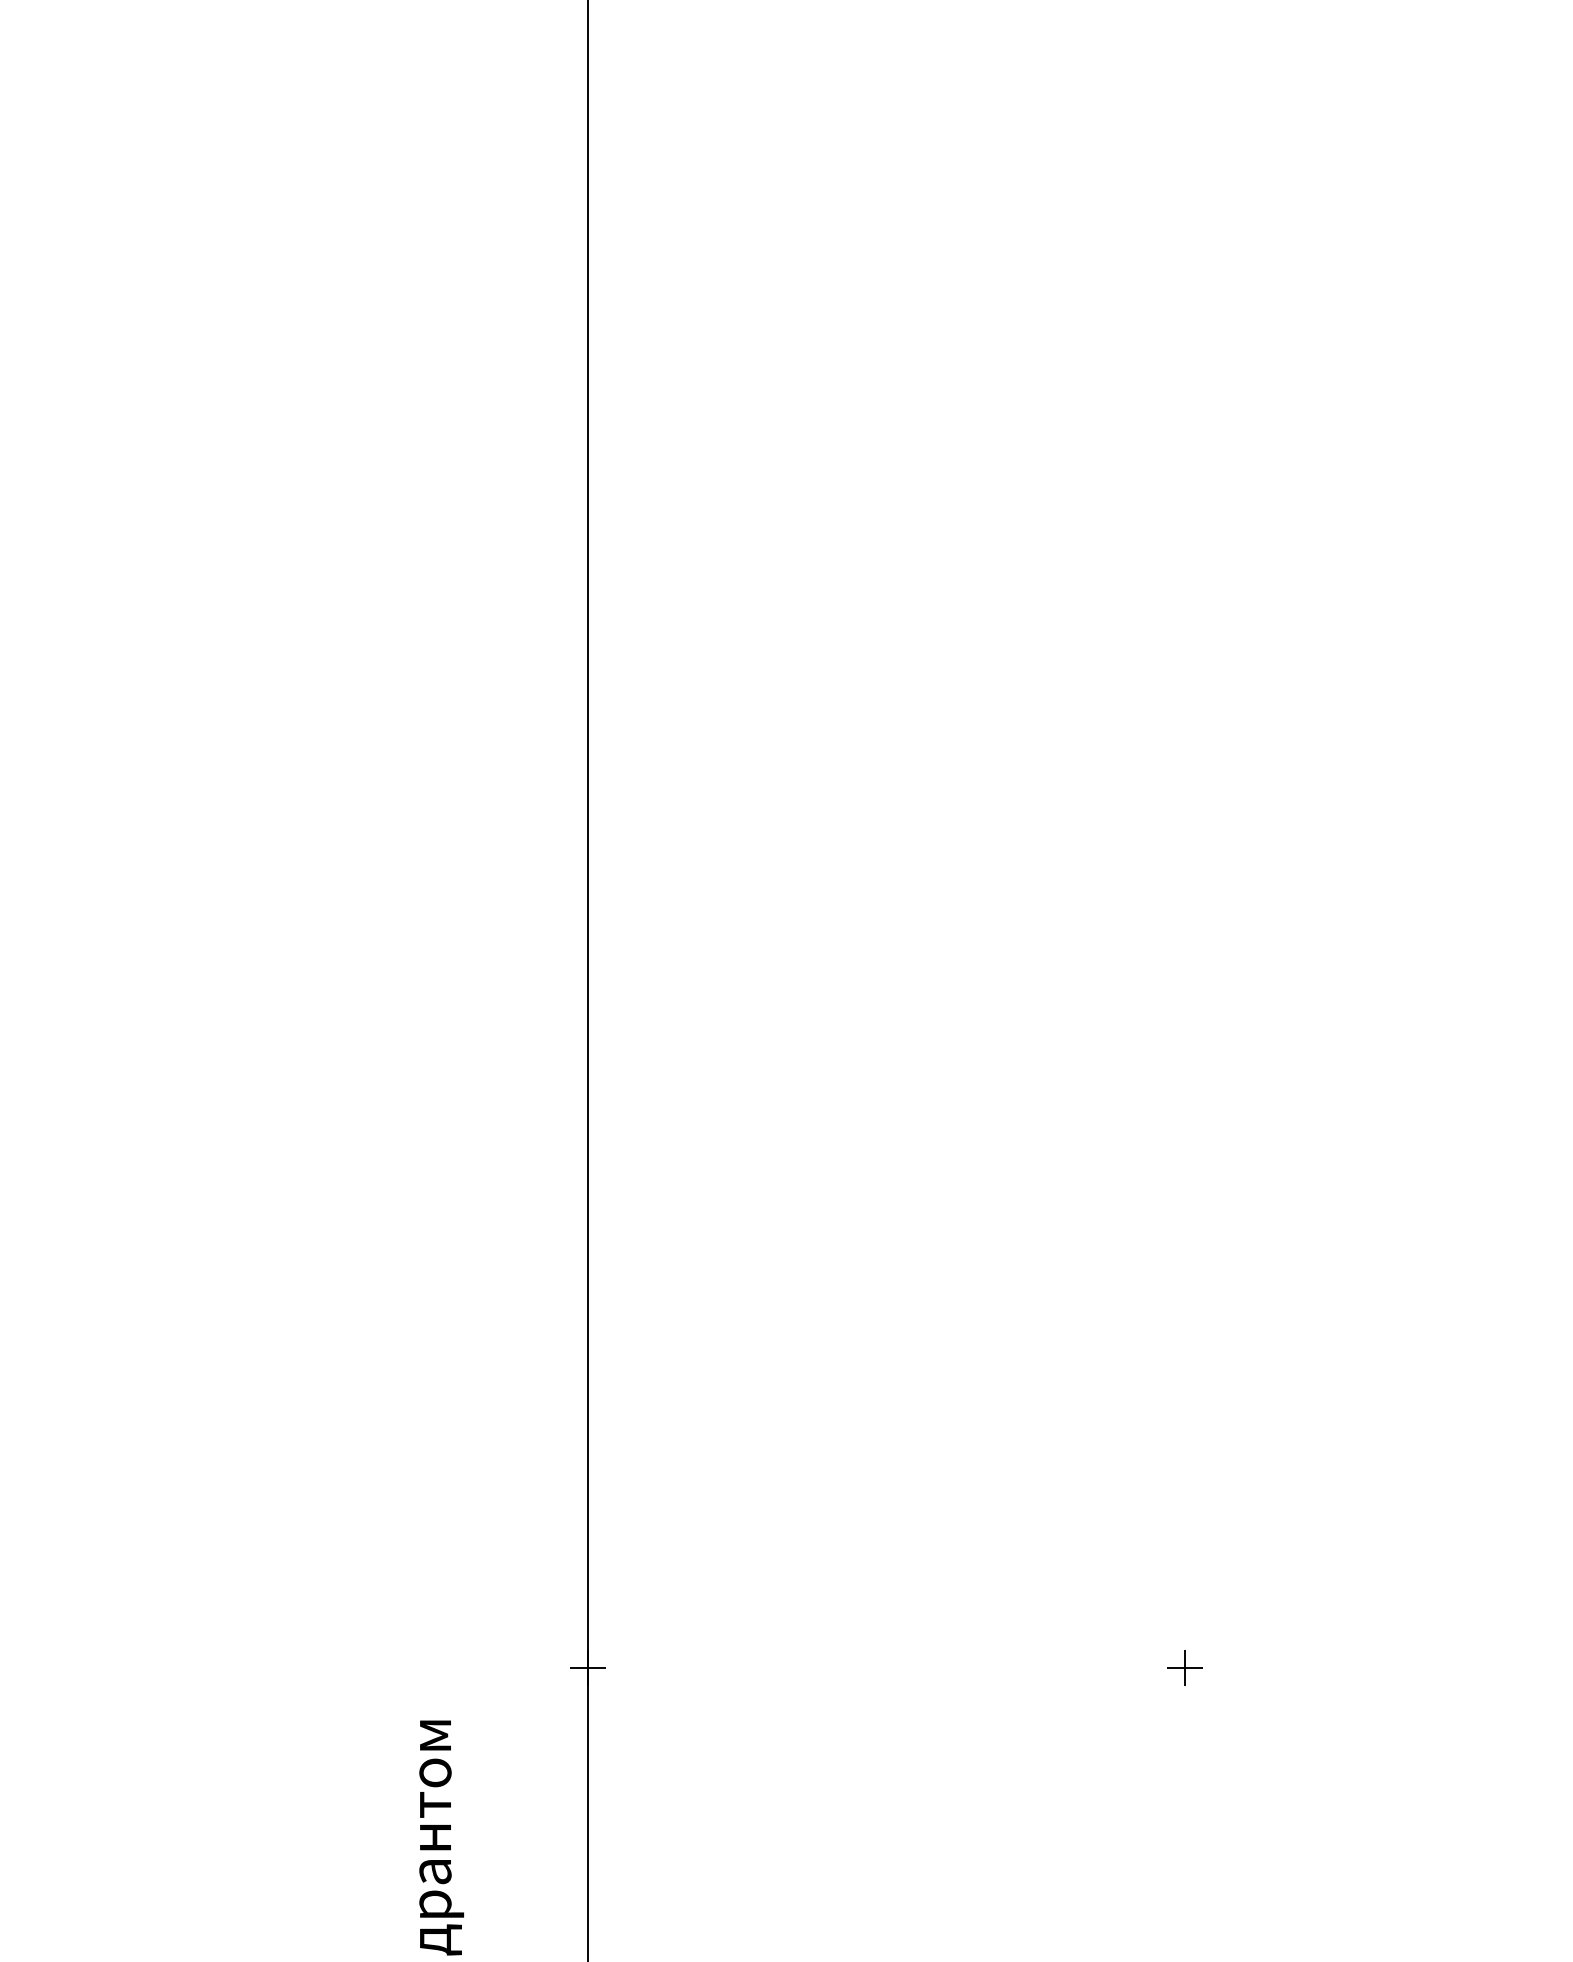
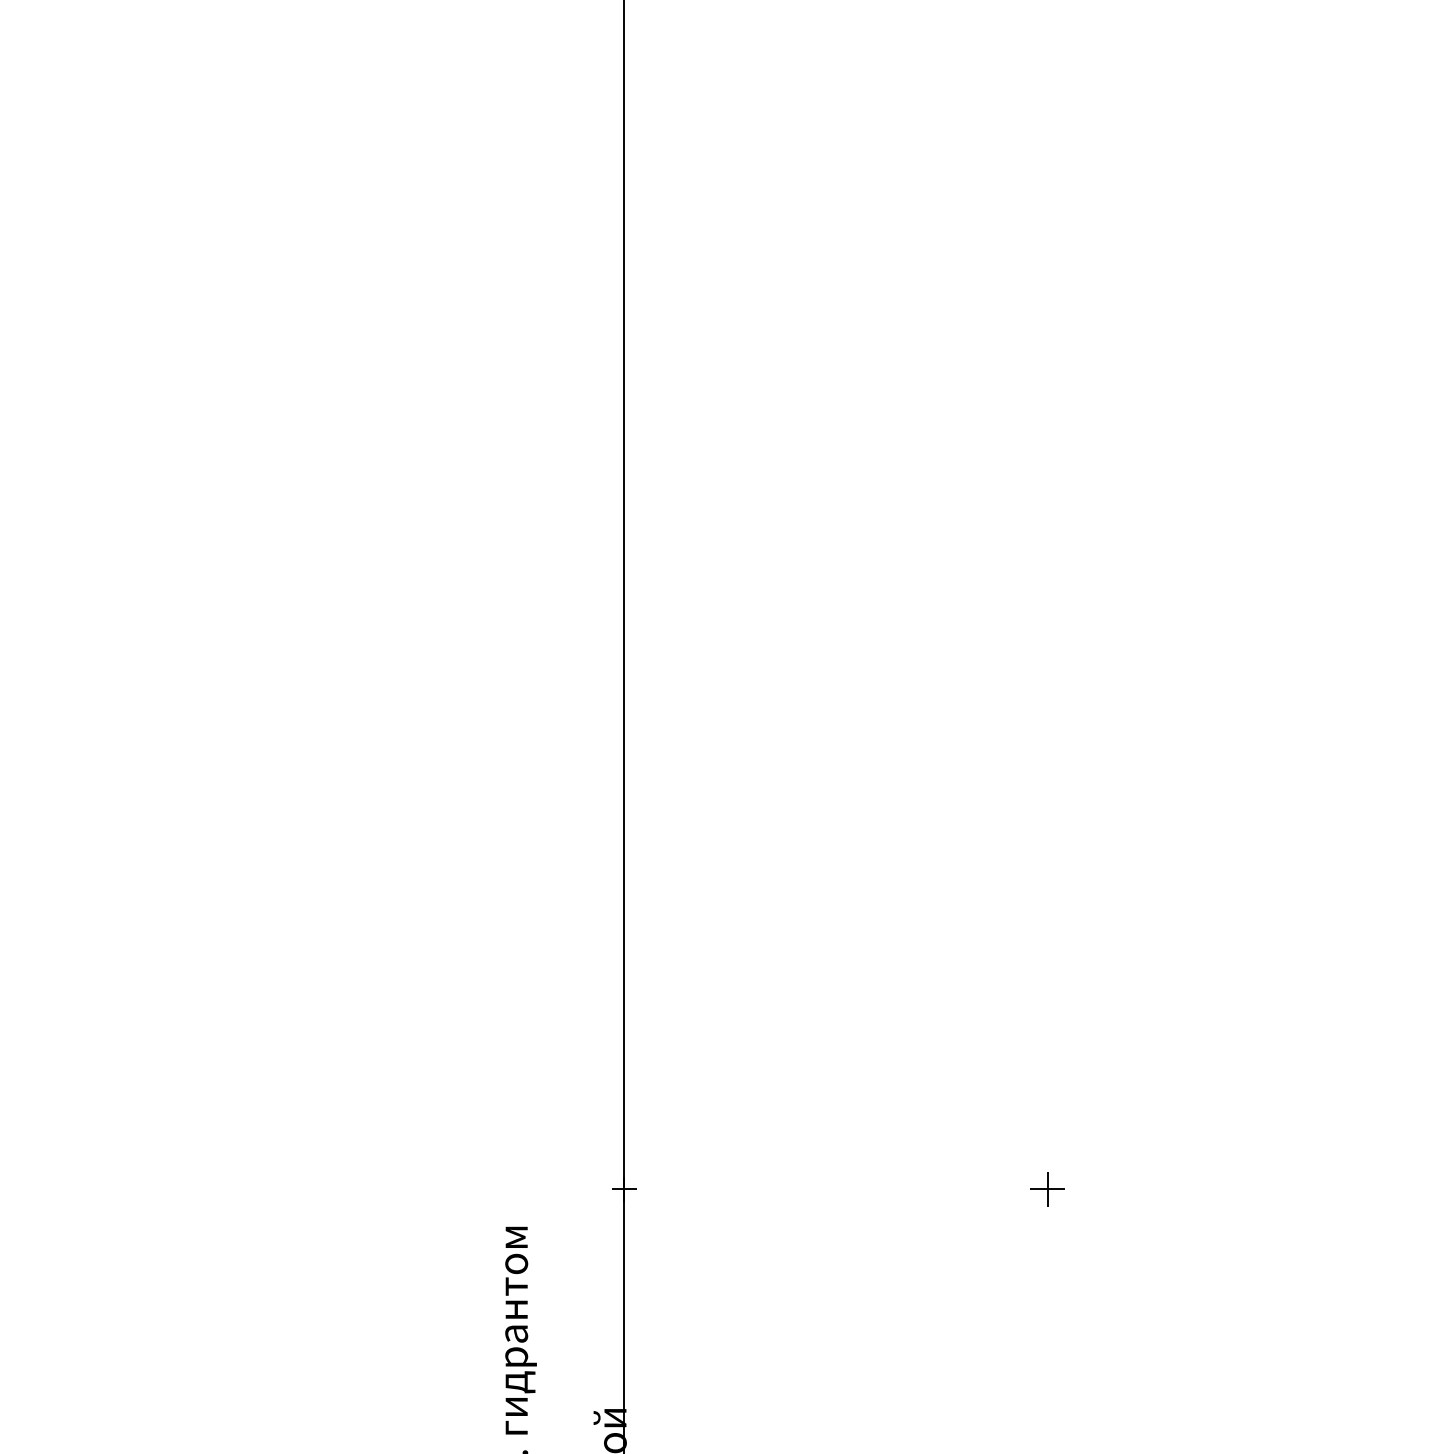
part: (1184, 1667) -> (1047, 1189), size x1.4

